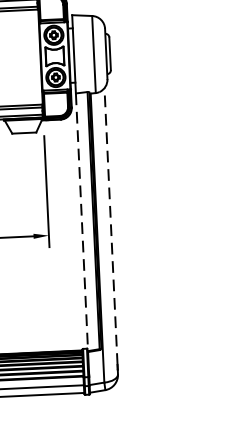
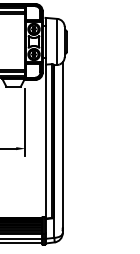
line: (81, 222) -> (45, 141), dashed -> solid
line: (110, 227) -> (62, 145), dashed -> solid

